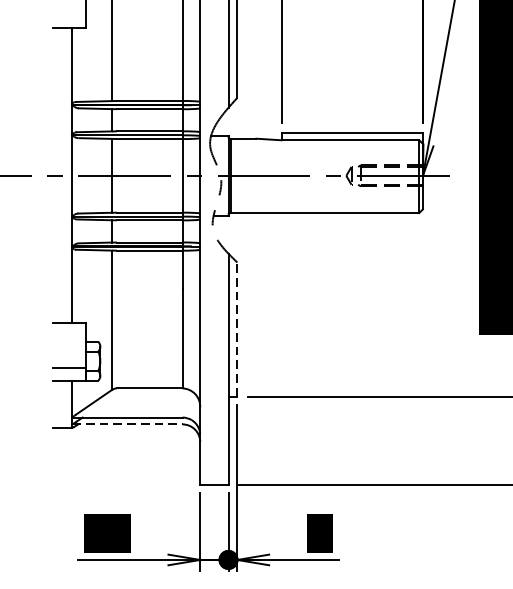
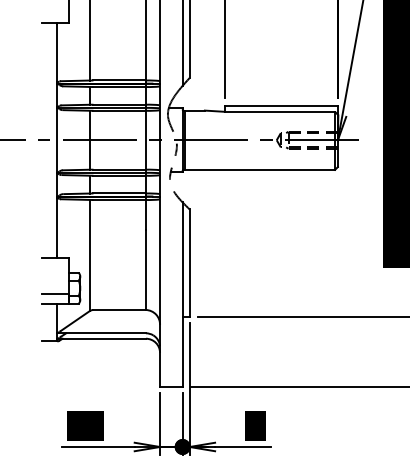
line: (237, 330) -> (189, 263), dashed -> solid
line: (128, 424) -> (102, 338), dashed -> solid

